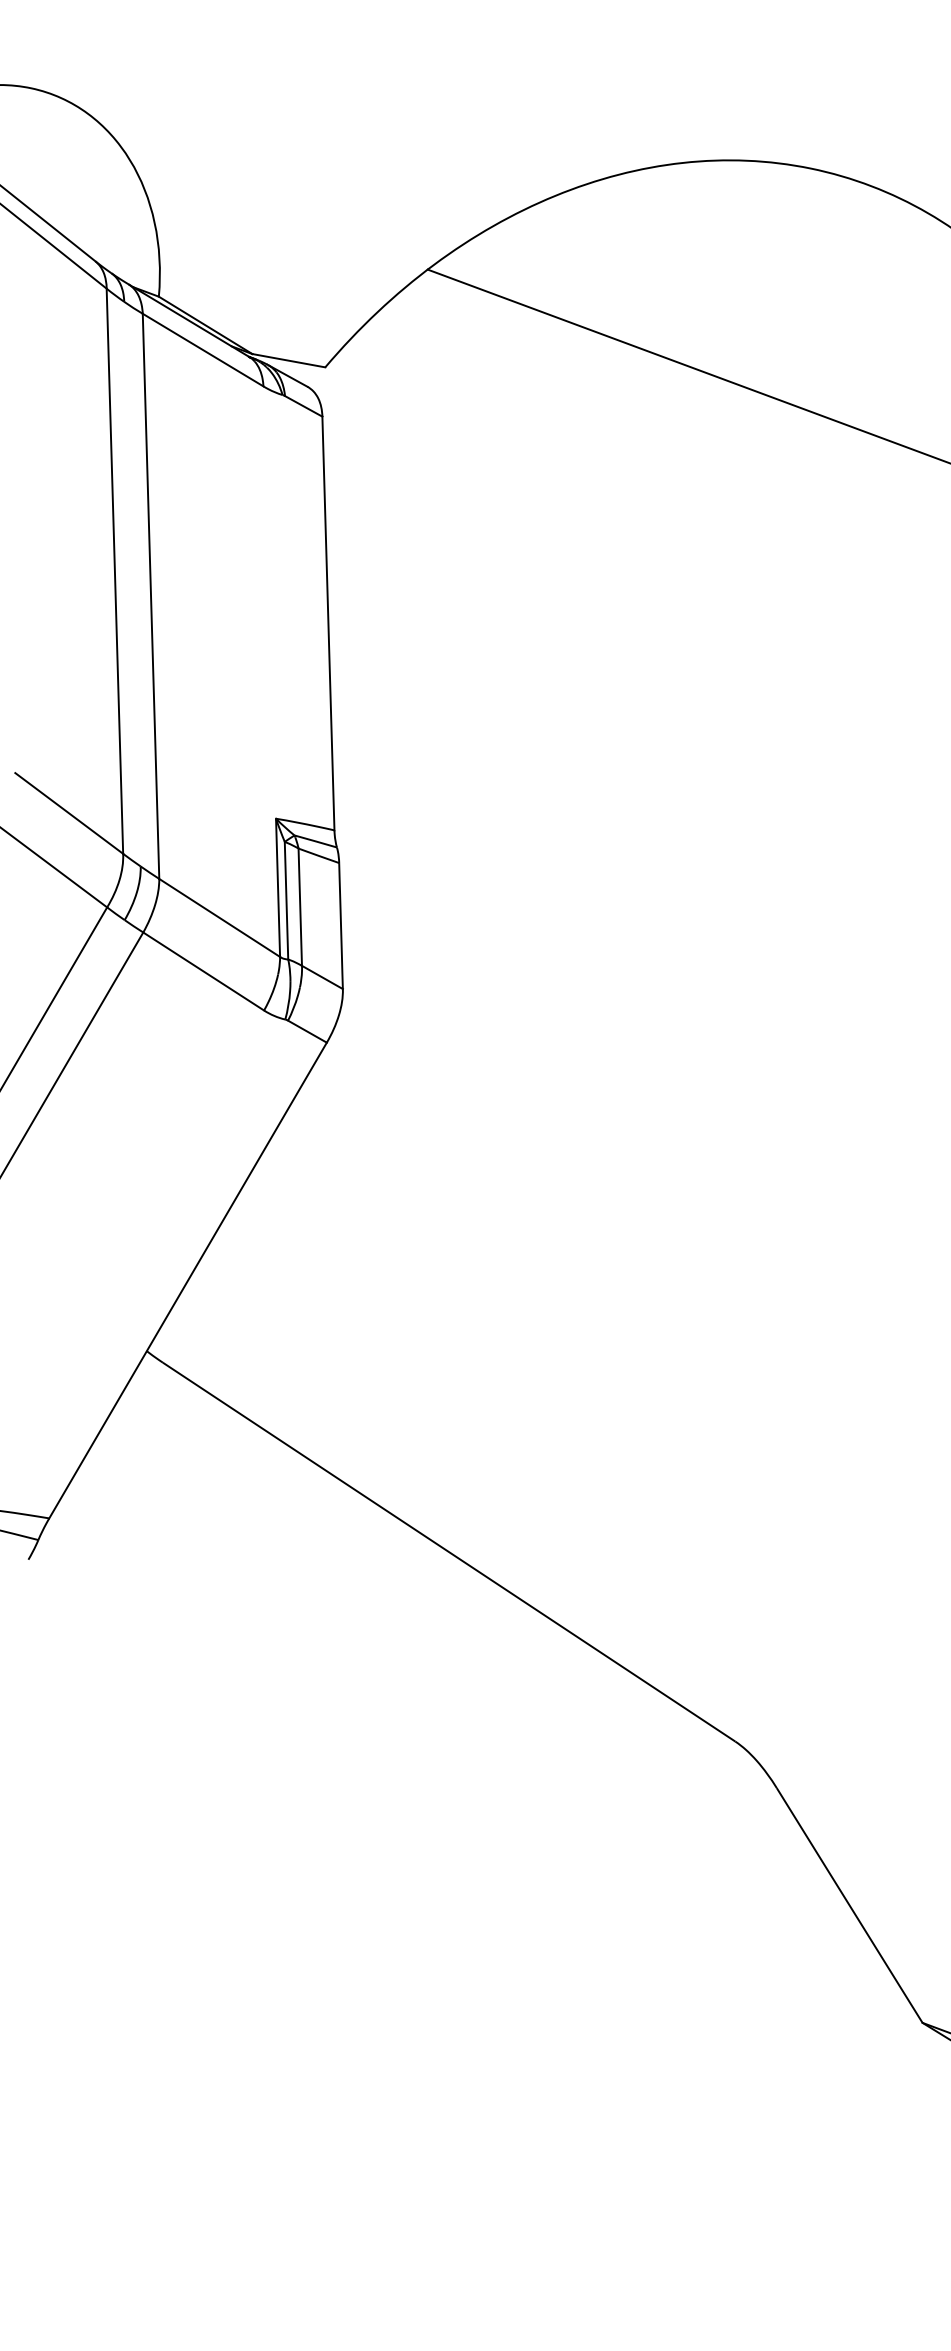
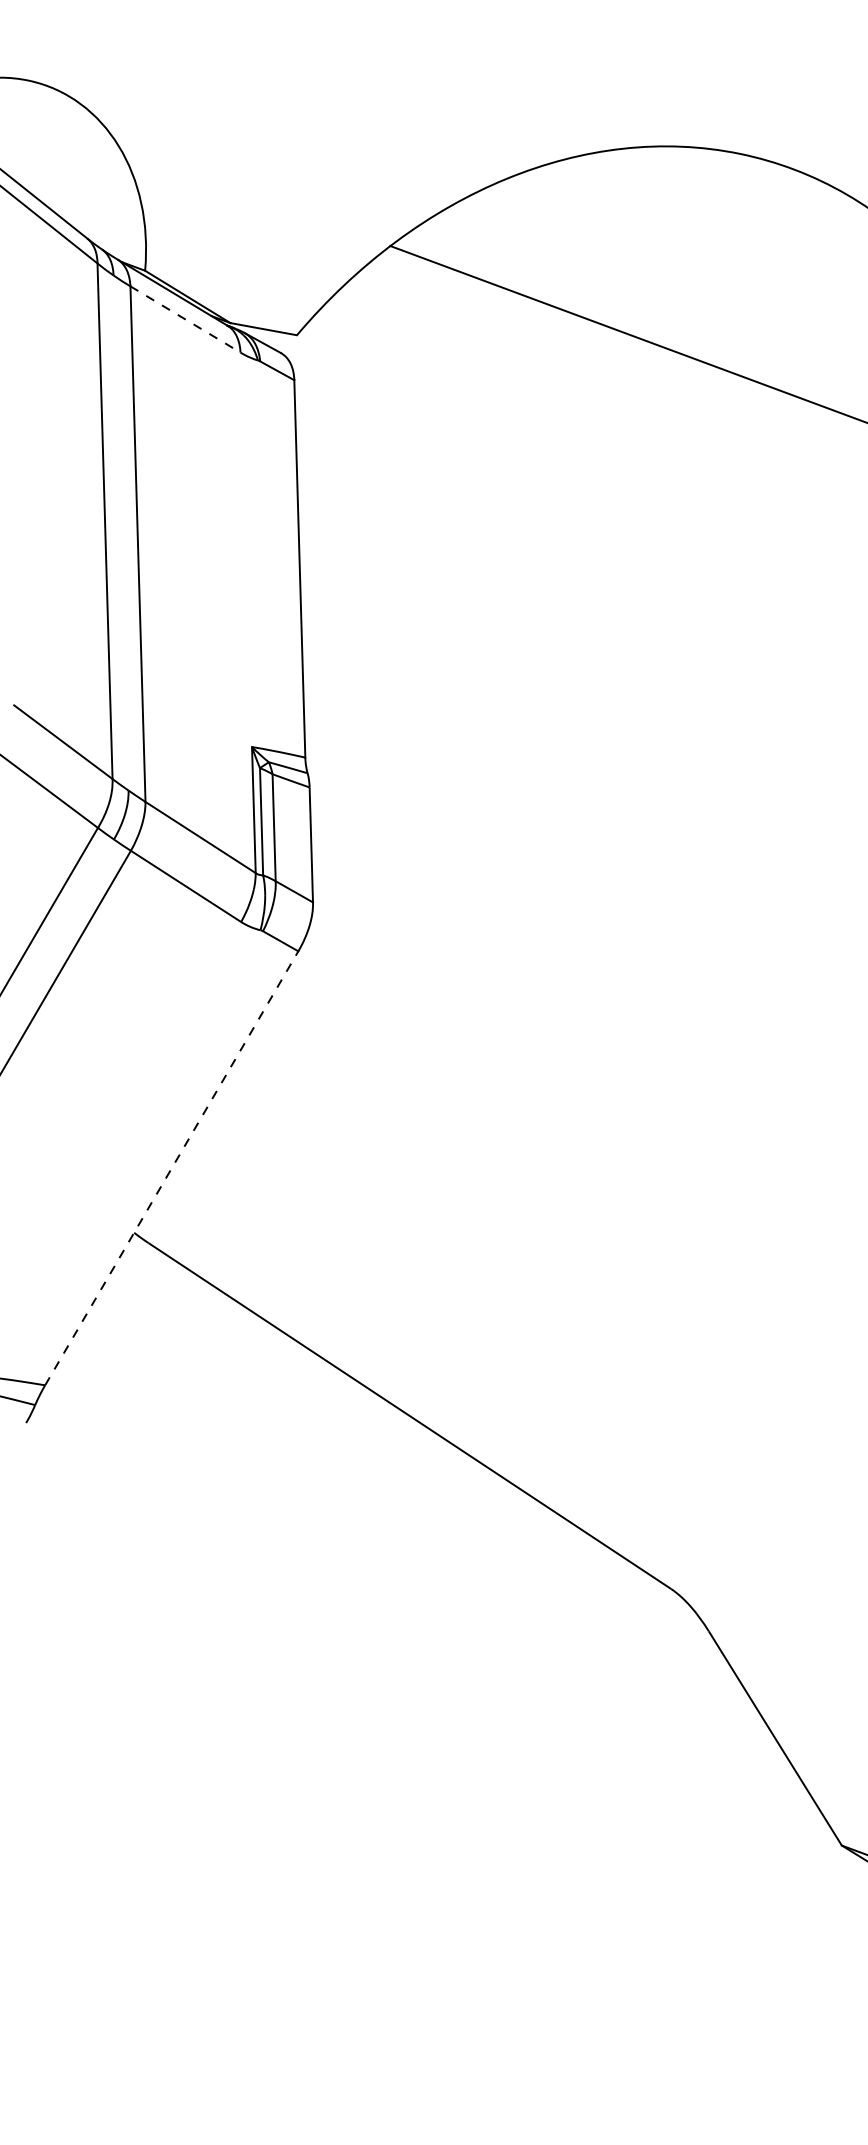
line: (203, 350) -> (185, 319), solid -> dashed
line: (188, 1280) -> (172, 1168), solid -> dashed

